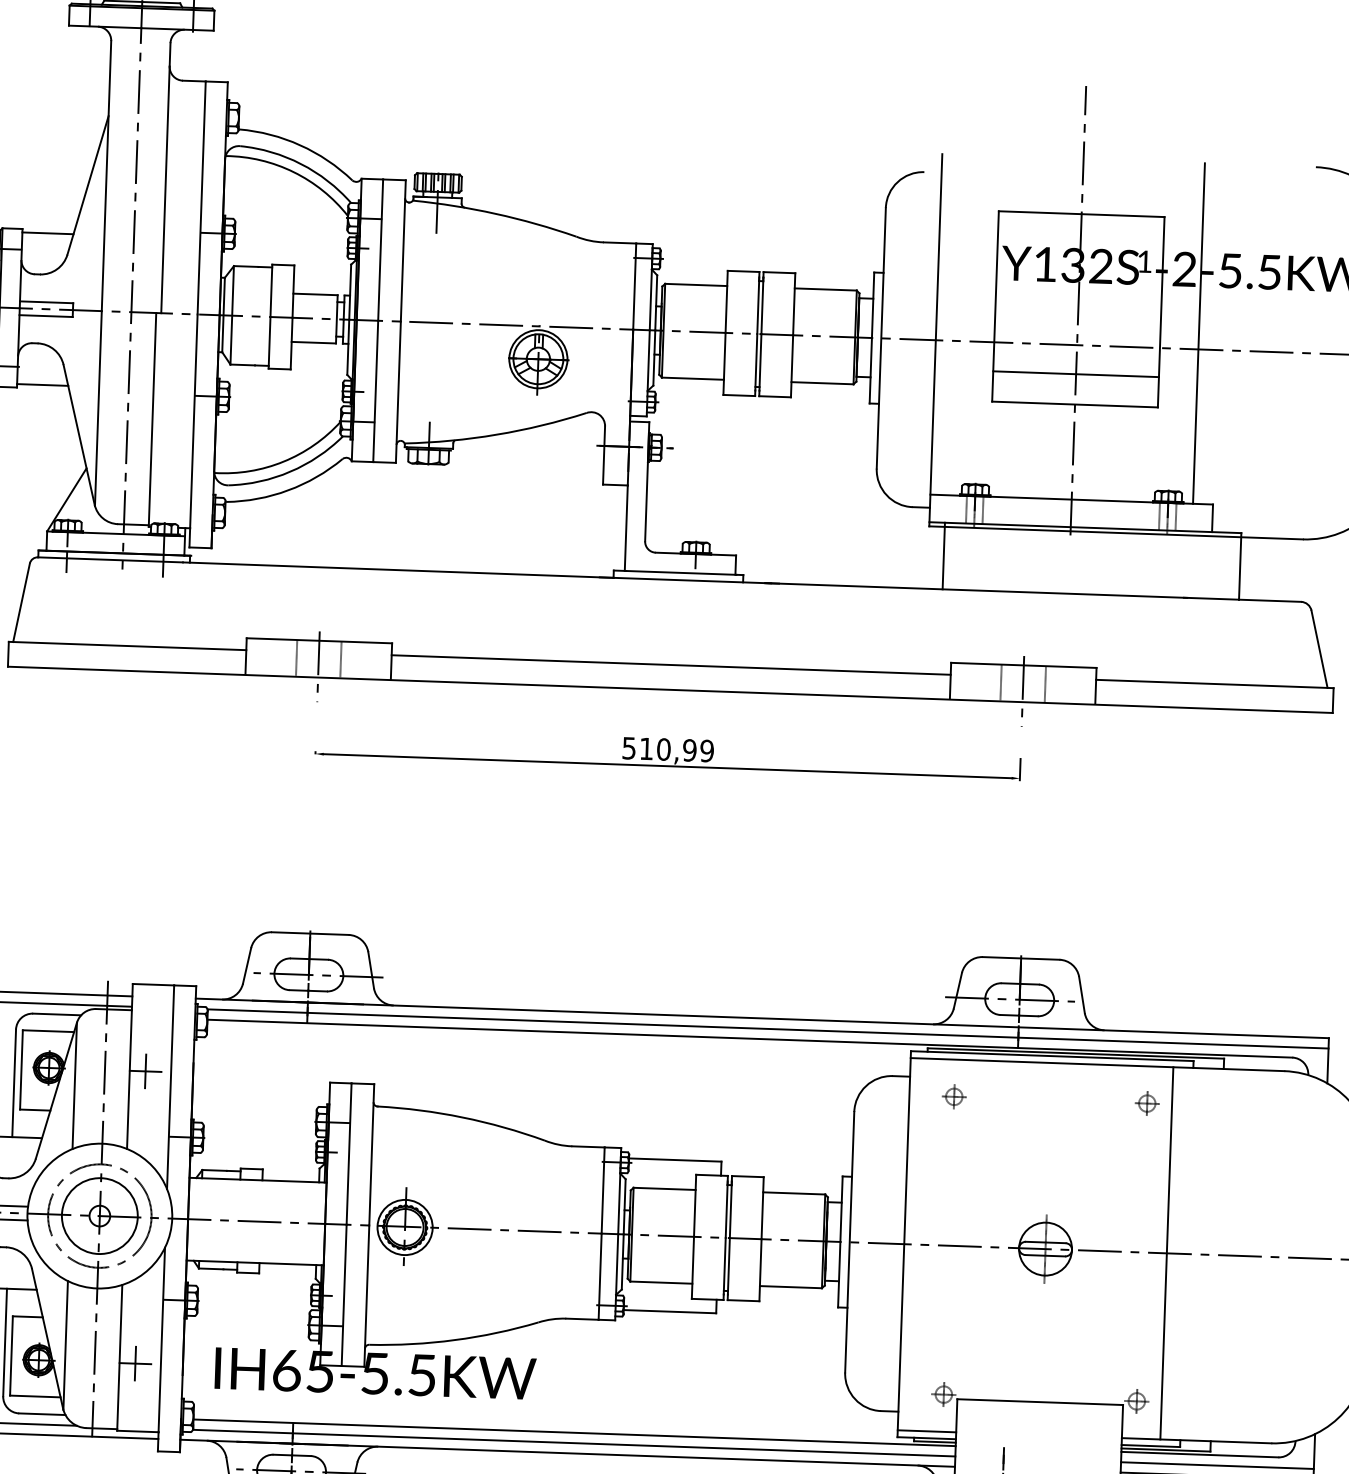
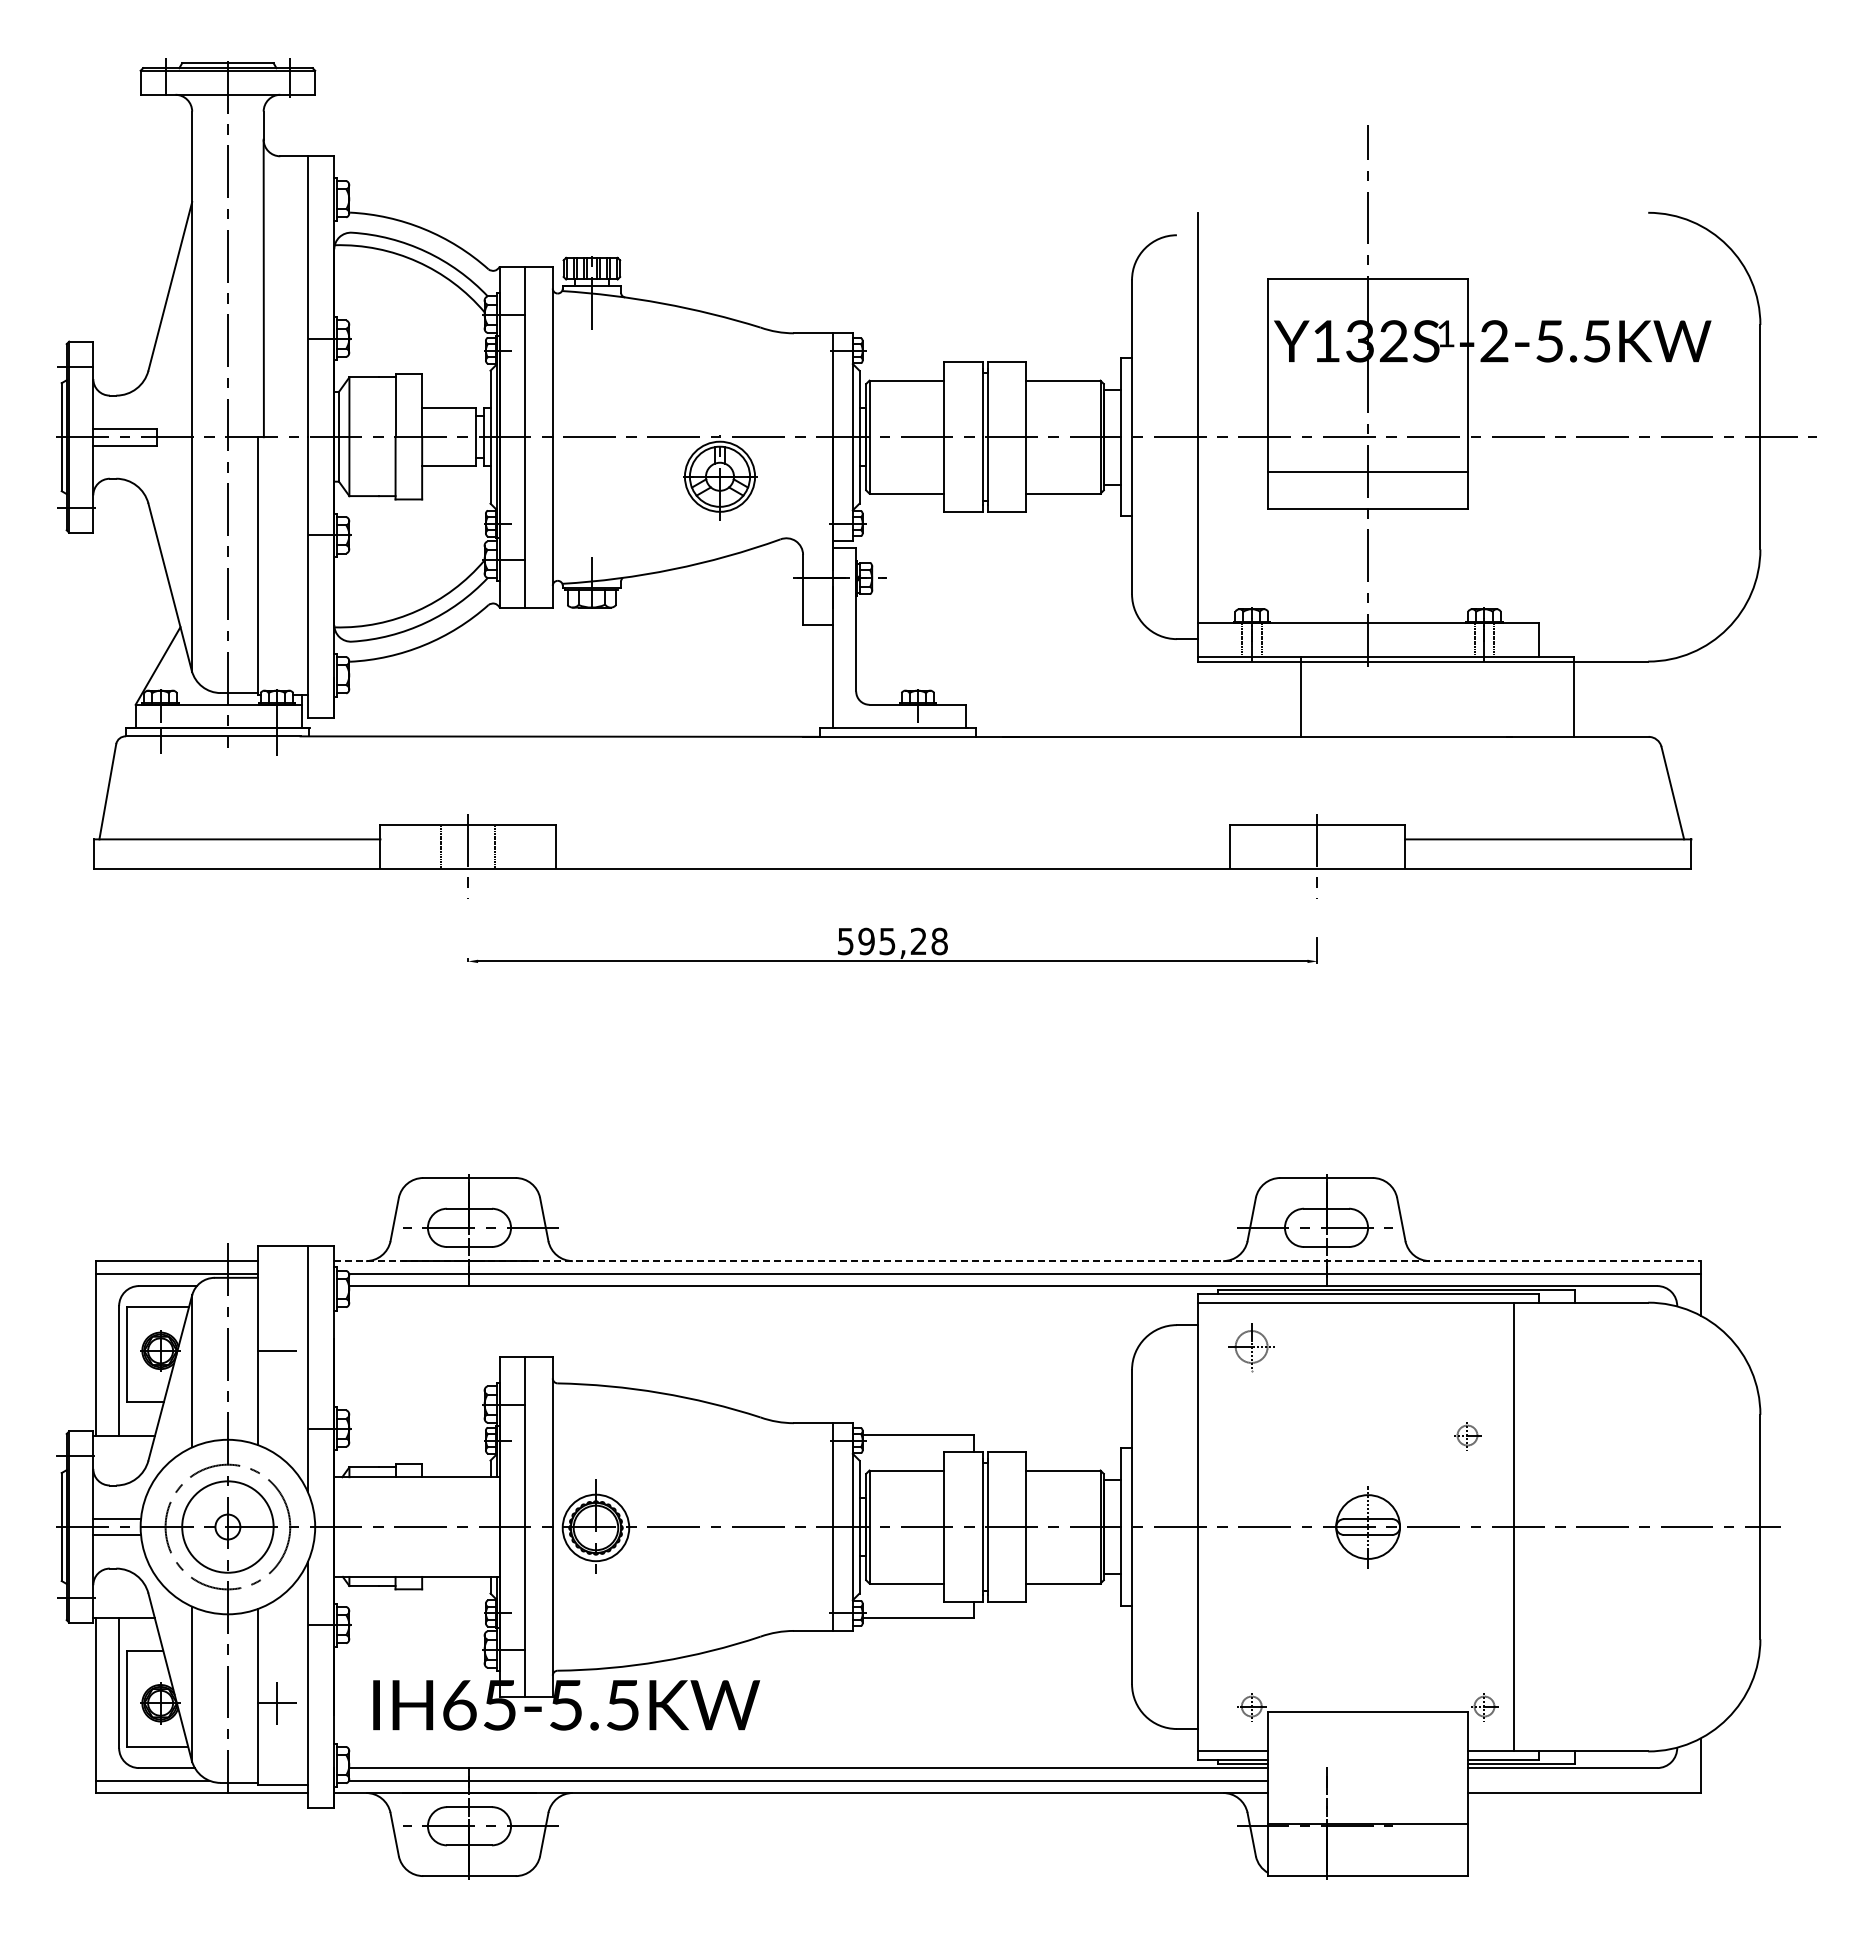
line: (47, 233) -> (123, 345), removed
line: (1199, 333) -> (1514, 417), removed
line: (43, 384) -> (124, 528), removed
line: (943, 555) -> (1301, 696), moved
line: (670, 665) -> (892, 839), removed
line: (1000, 682) -> (1290, 846), removed
line: (1045, 683) -> (1344, 846), removed
text: (676, 749) -> (902, 941), 510,99 -> 595,28
line: (762, 1018) -> (1017, 1261), solid -> dashed
line: (145, 1071) -> (276, 1350), removed
part: (953, 1097) -> (1251, 1348), size x1.6
part: (1147, 1104) -> (1467, 1436), moved
line: (1217, 1465) -> (1584, 1780), removed

